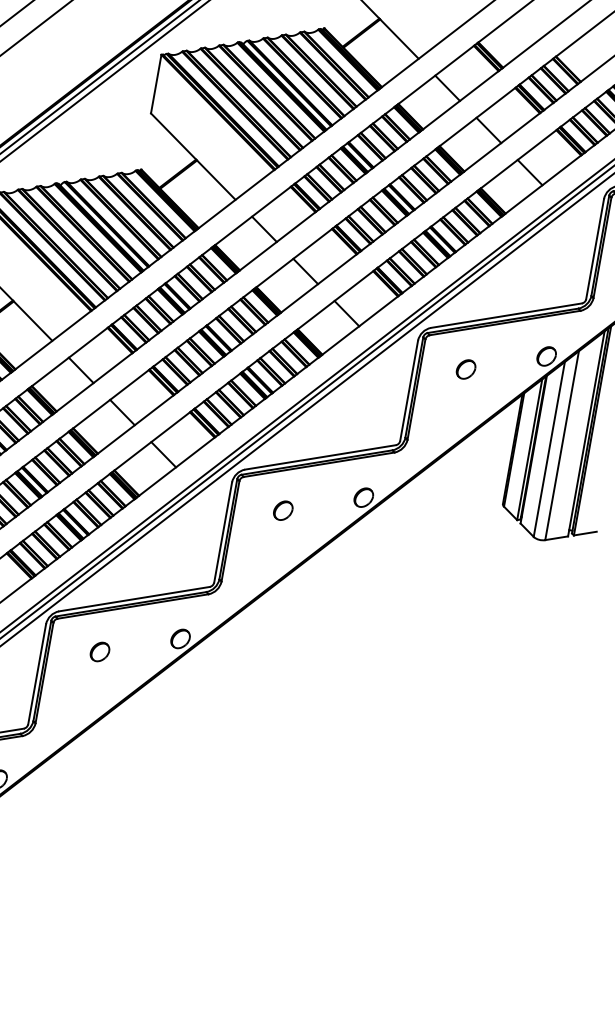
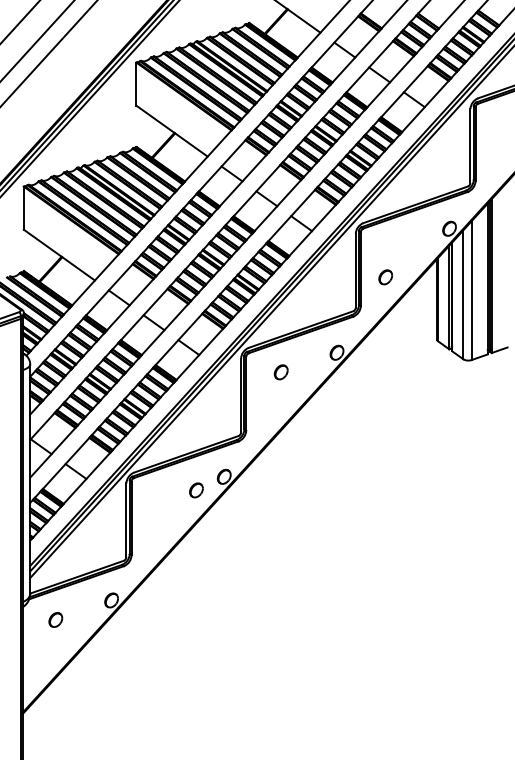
part: (465, 369) -> (385, 277), moved
part: (100, 652) -> (196, 490), moved

